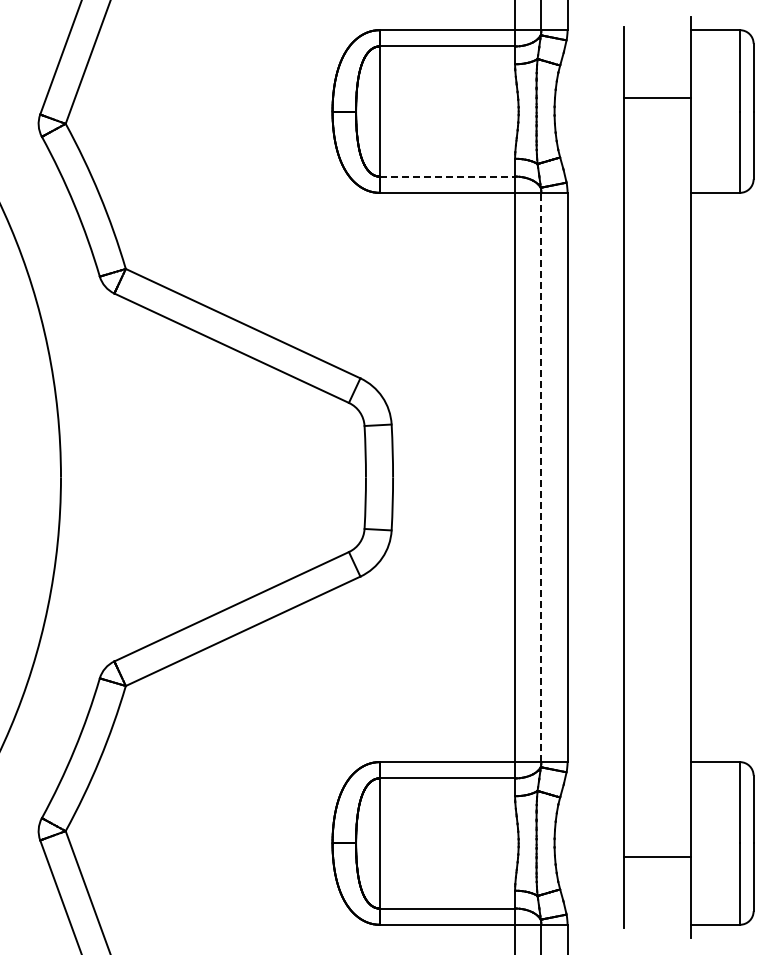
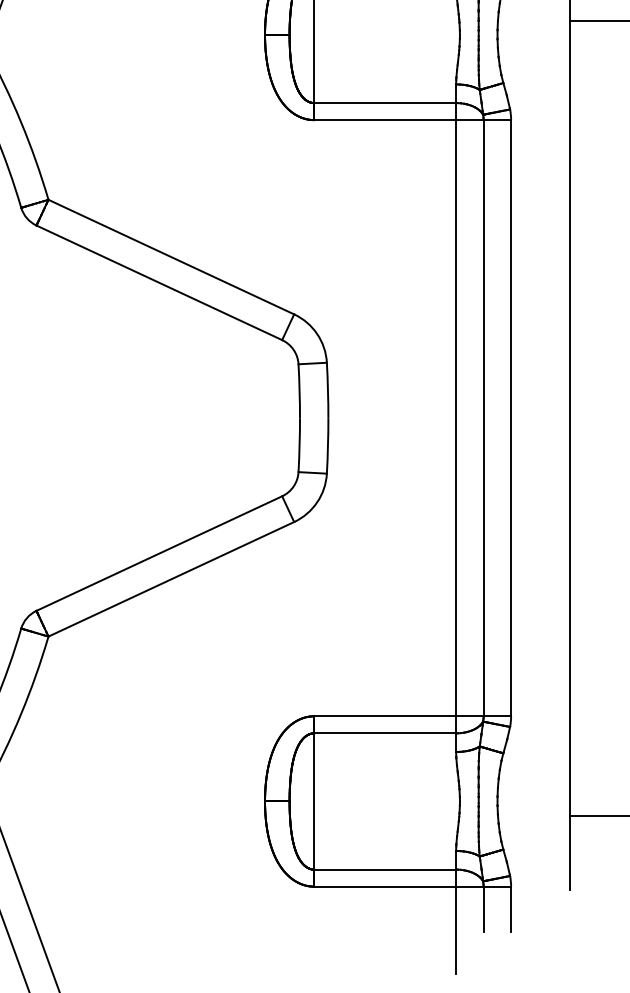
line: (447, 176) -> (385, 102), dashed -> solid
line: (541, 477) -> (483, 418), dashed -> solid

